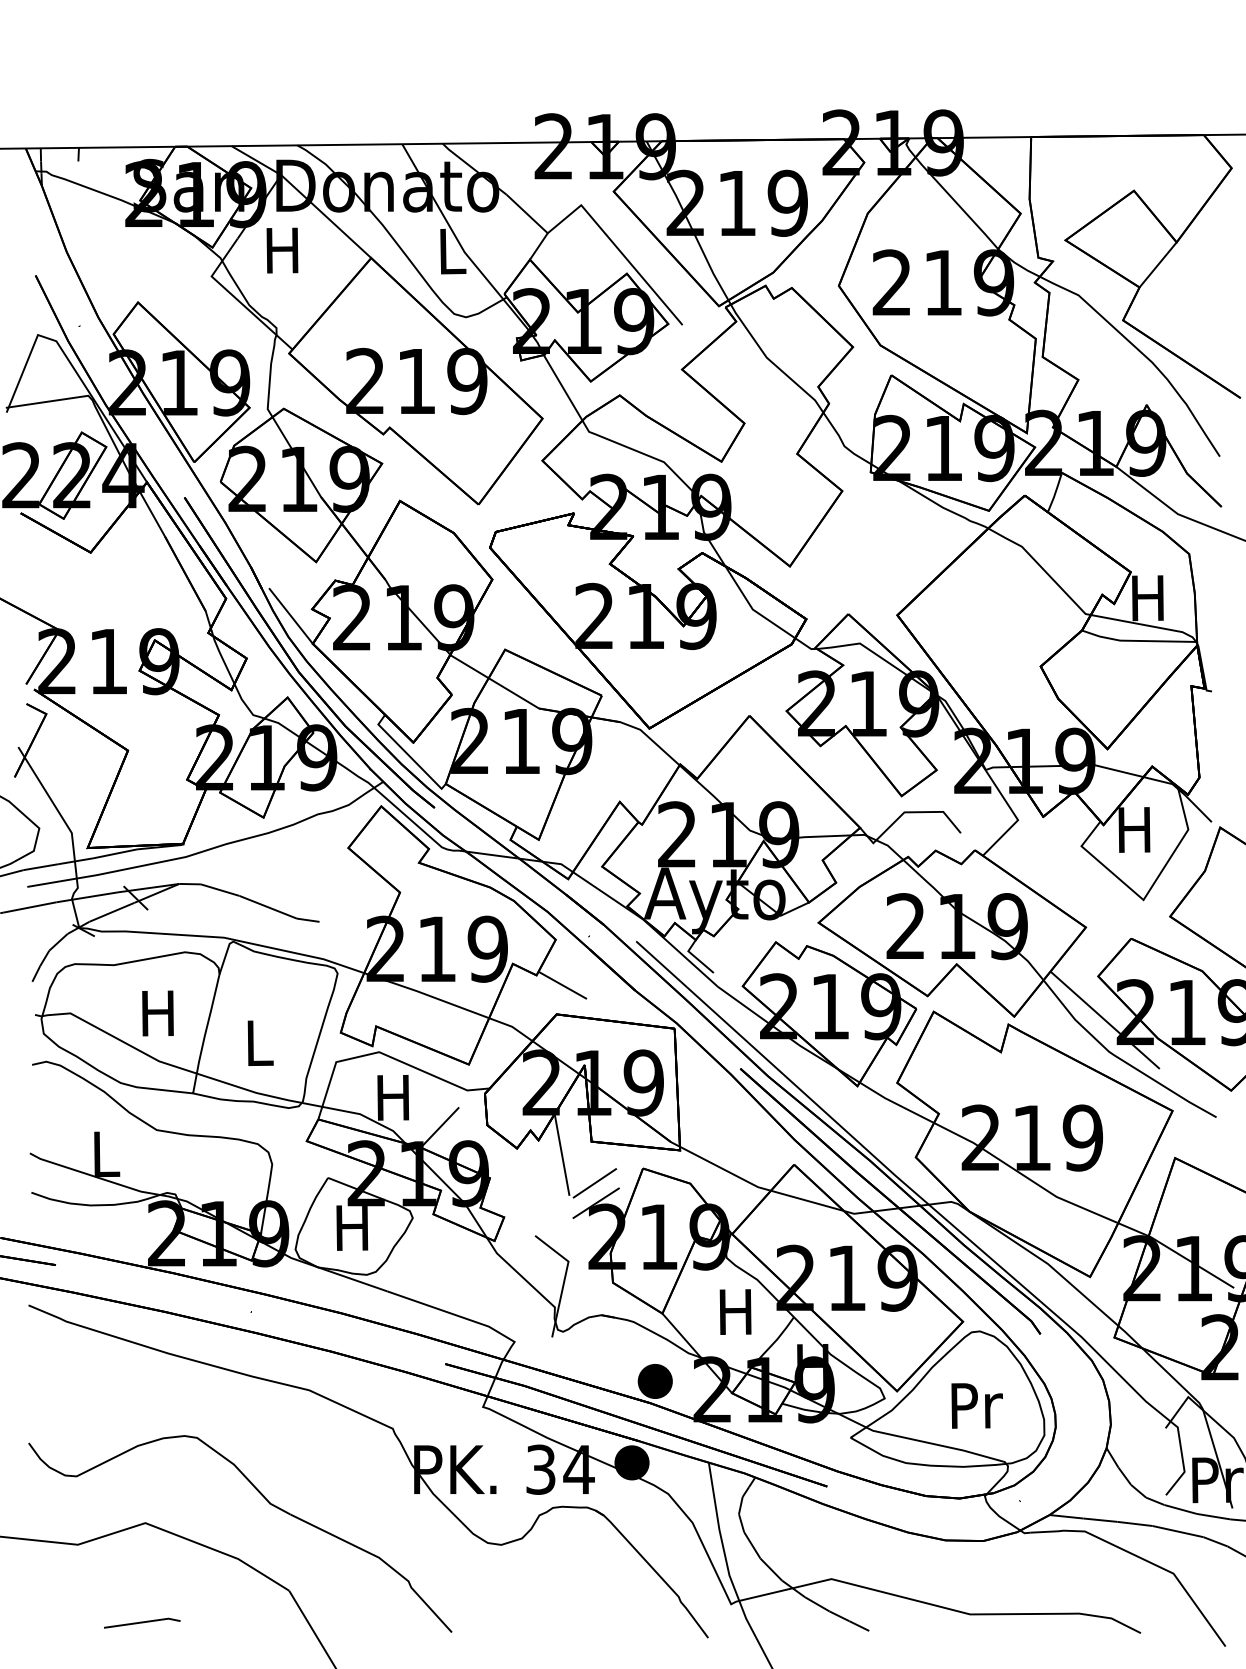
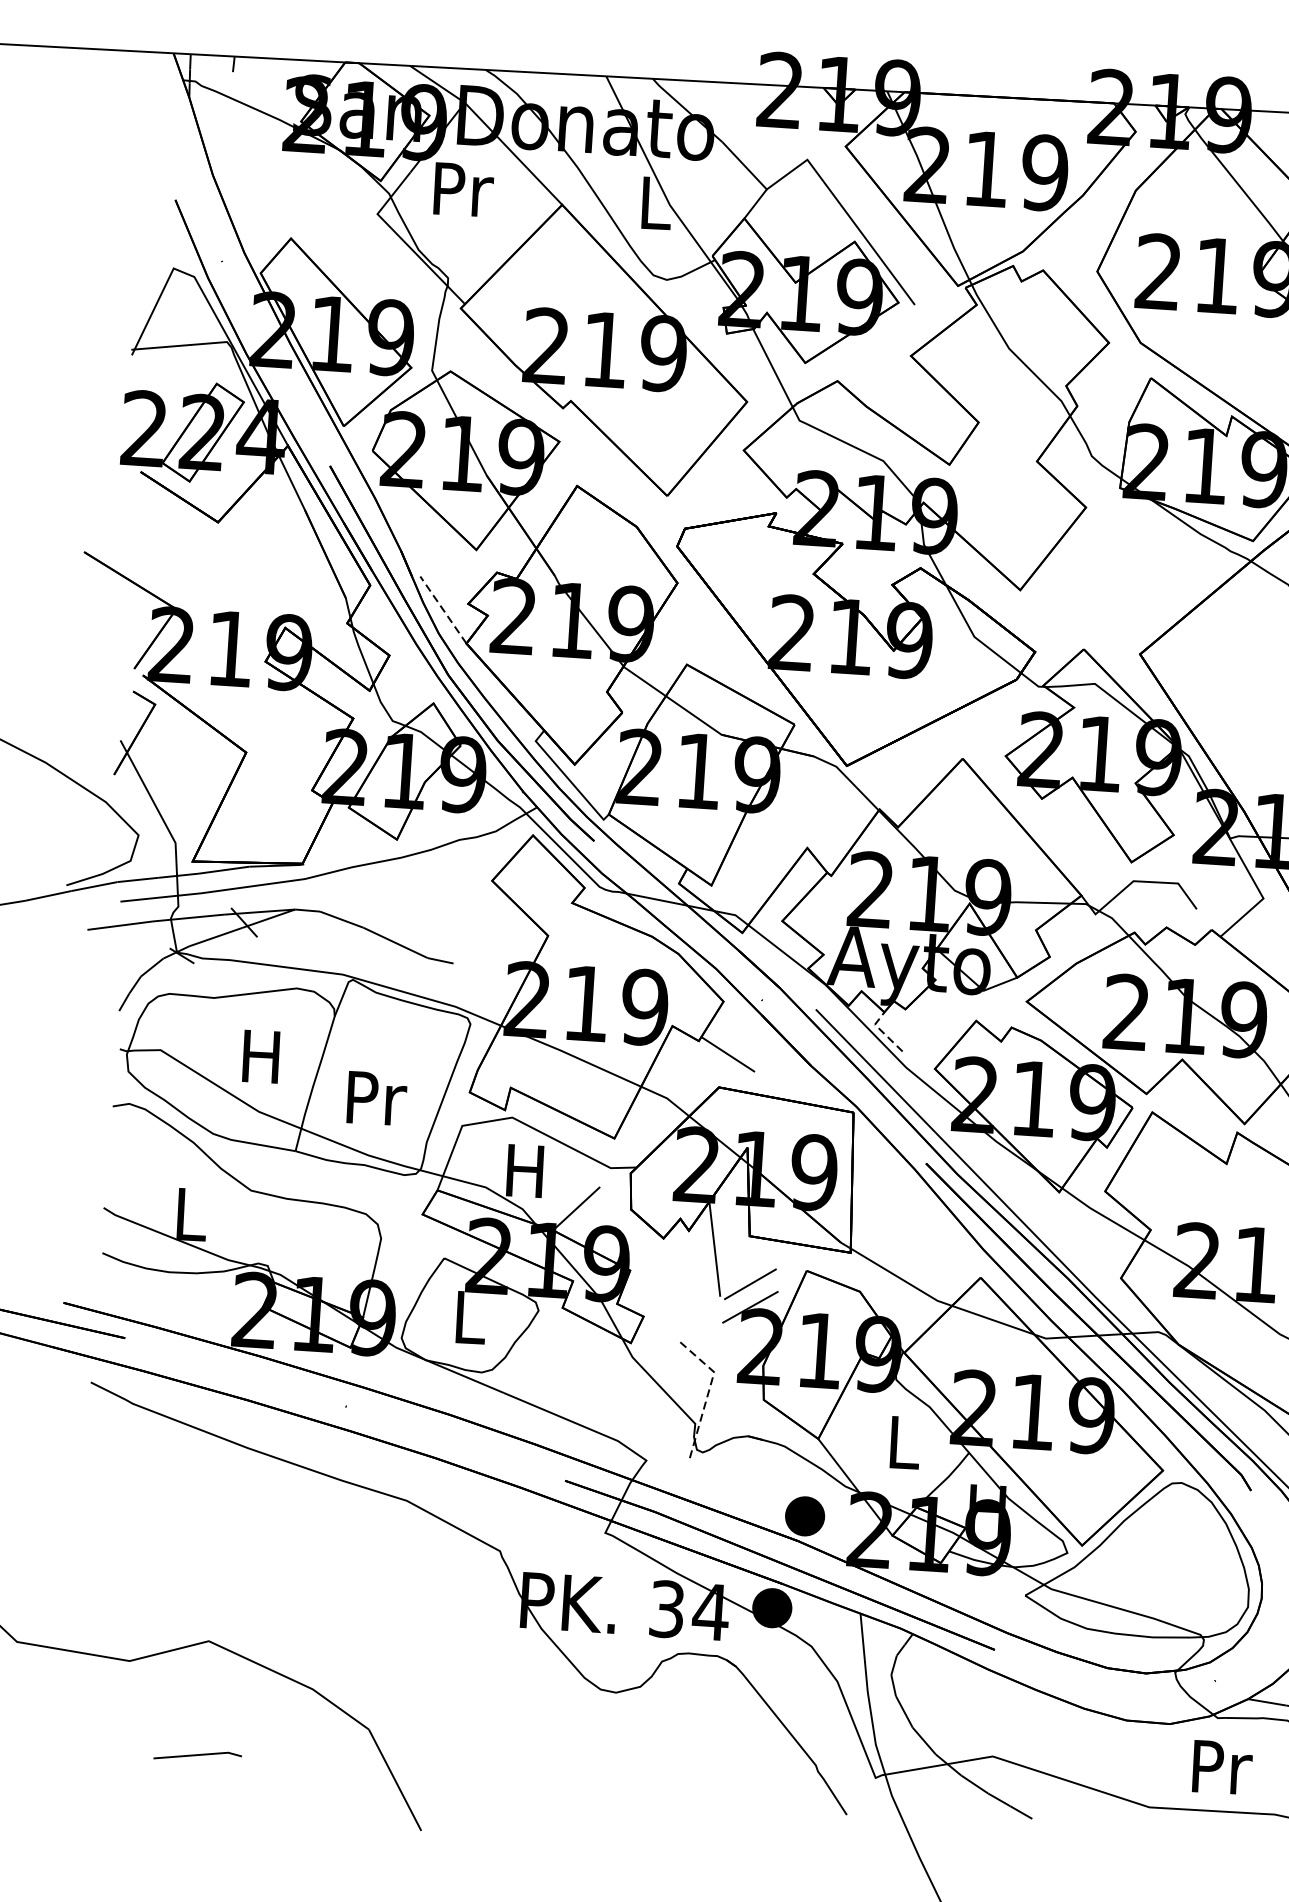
text: (284, 250) -> (463, 189), H -> Pr
line: (290, 615) -> (442, 609), solid -> dashed
line: (695, 957) -> (882, 1032), solid -> dashed
text: (260, 1043) -> (376, 1098), L -> Pr
text: (352, 1227) -> (468, 1317), H -> L
line: (564, 1278) -> (708, 1391), solid -> dashed
text: (735, 1311) -> (902, 1441), H -> L
text: (976, 1405) -> (1221, 1767), moved
part: (269, 1504) -> (352, 1629), removed

